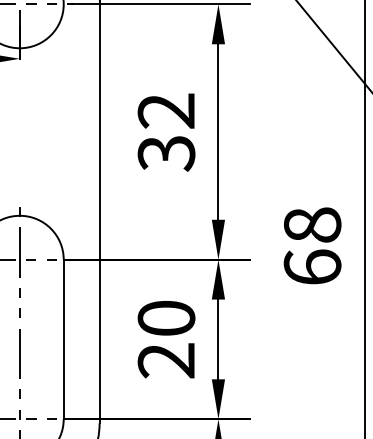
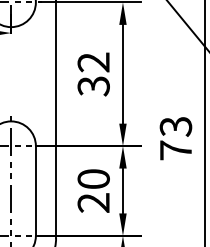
text: (311, 246) -> (175, 138), 68 -> 73

